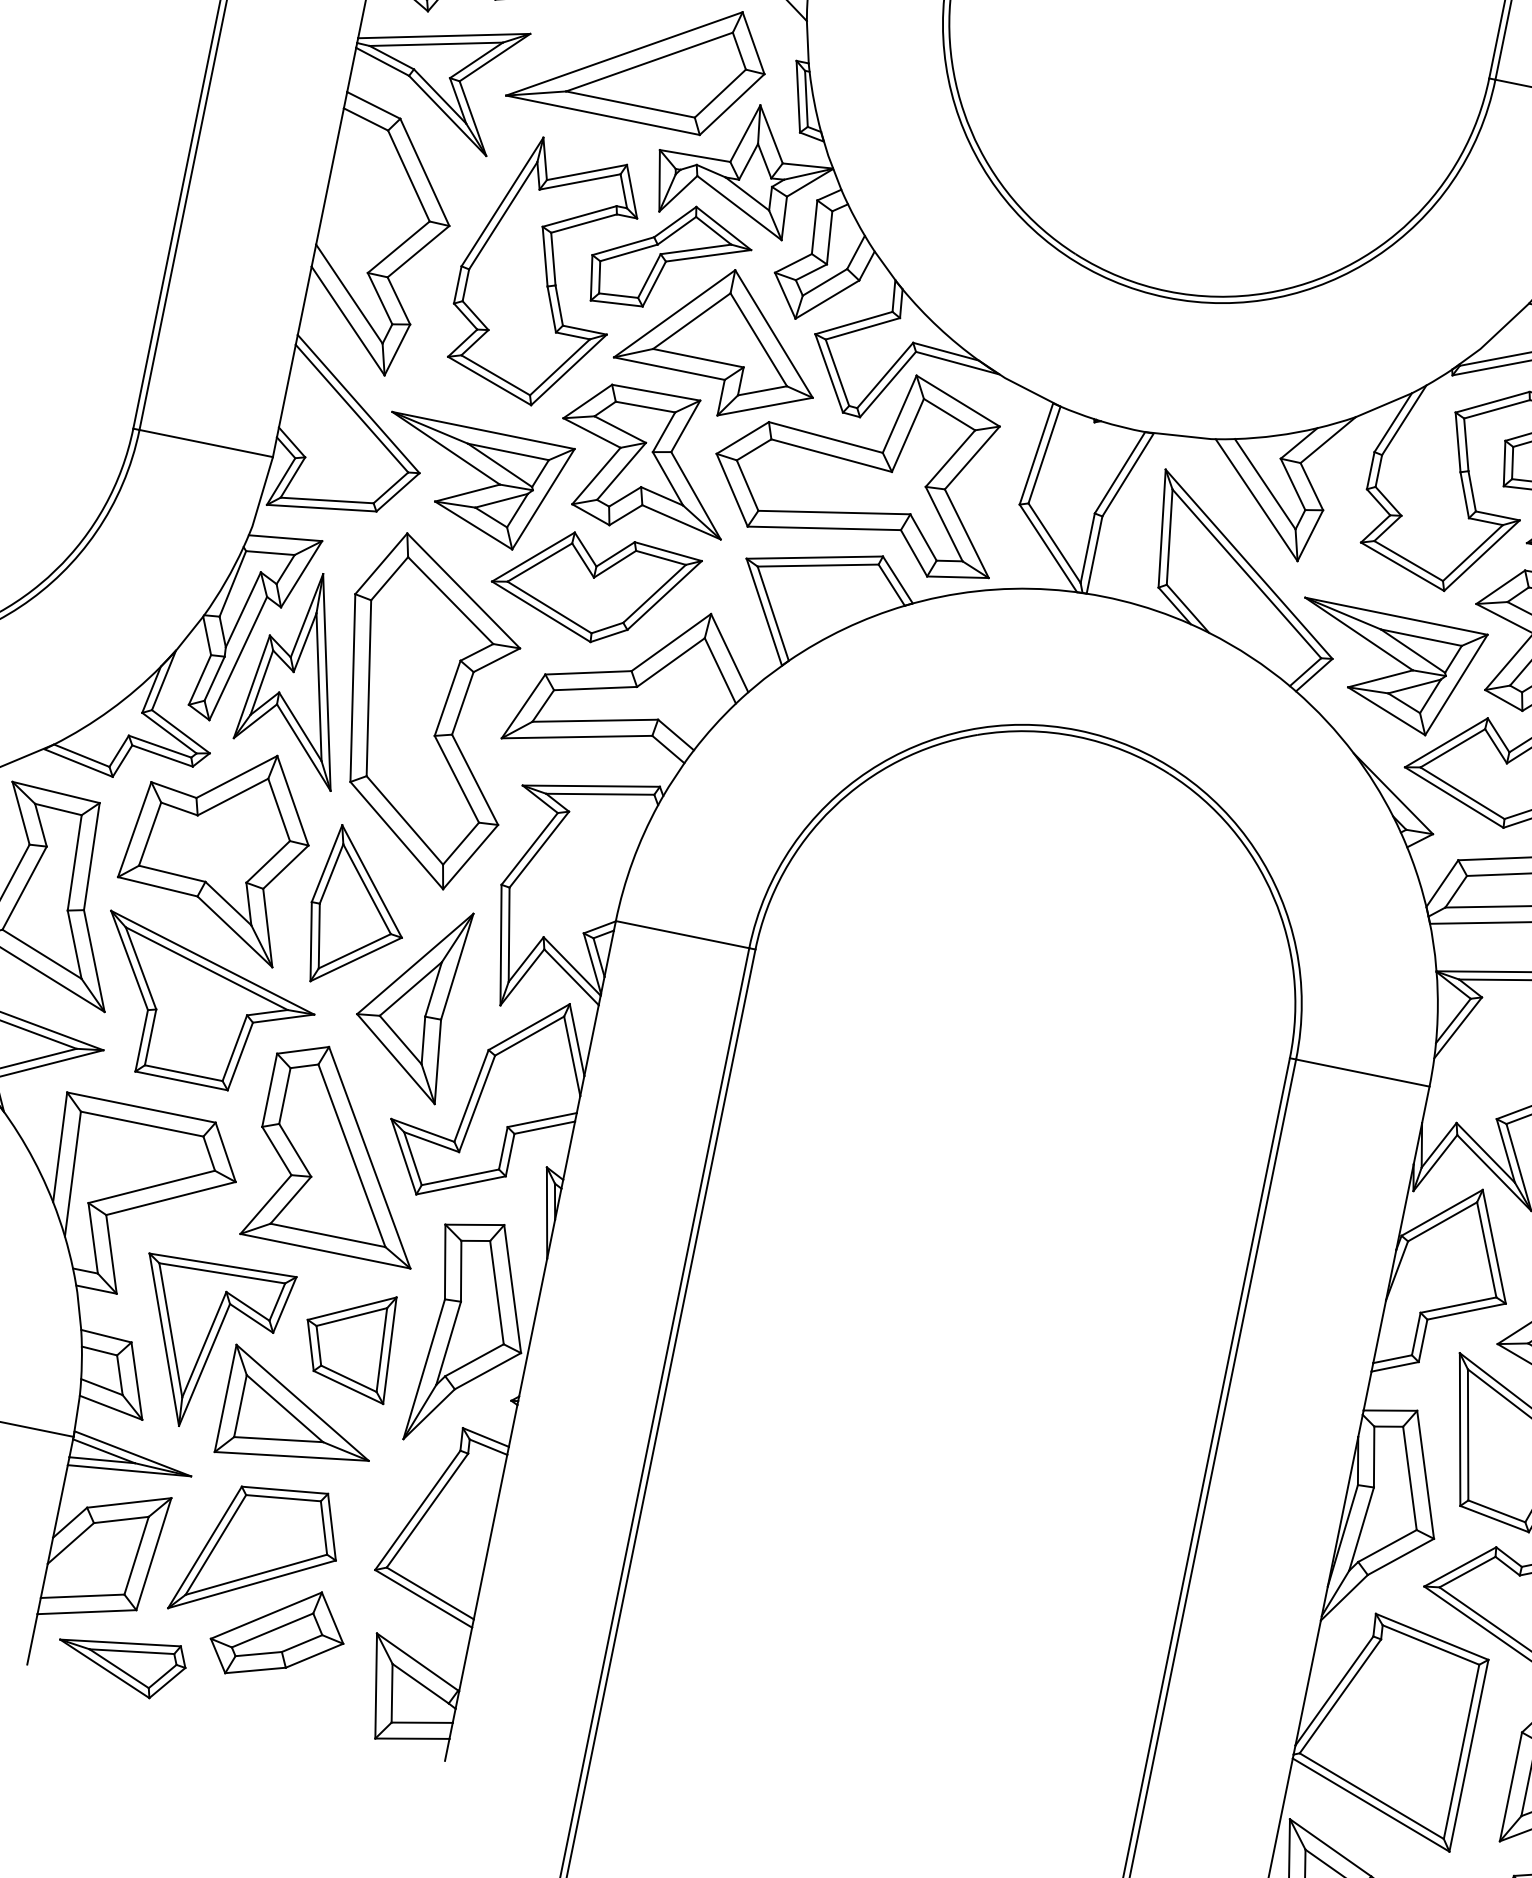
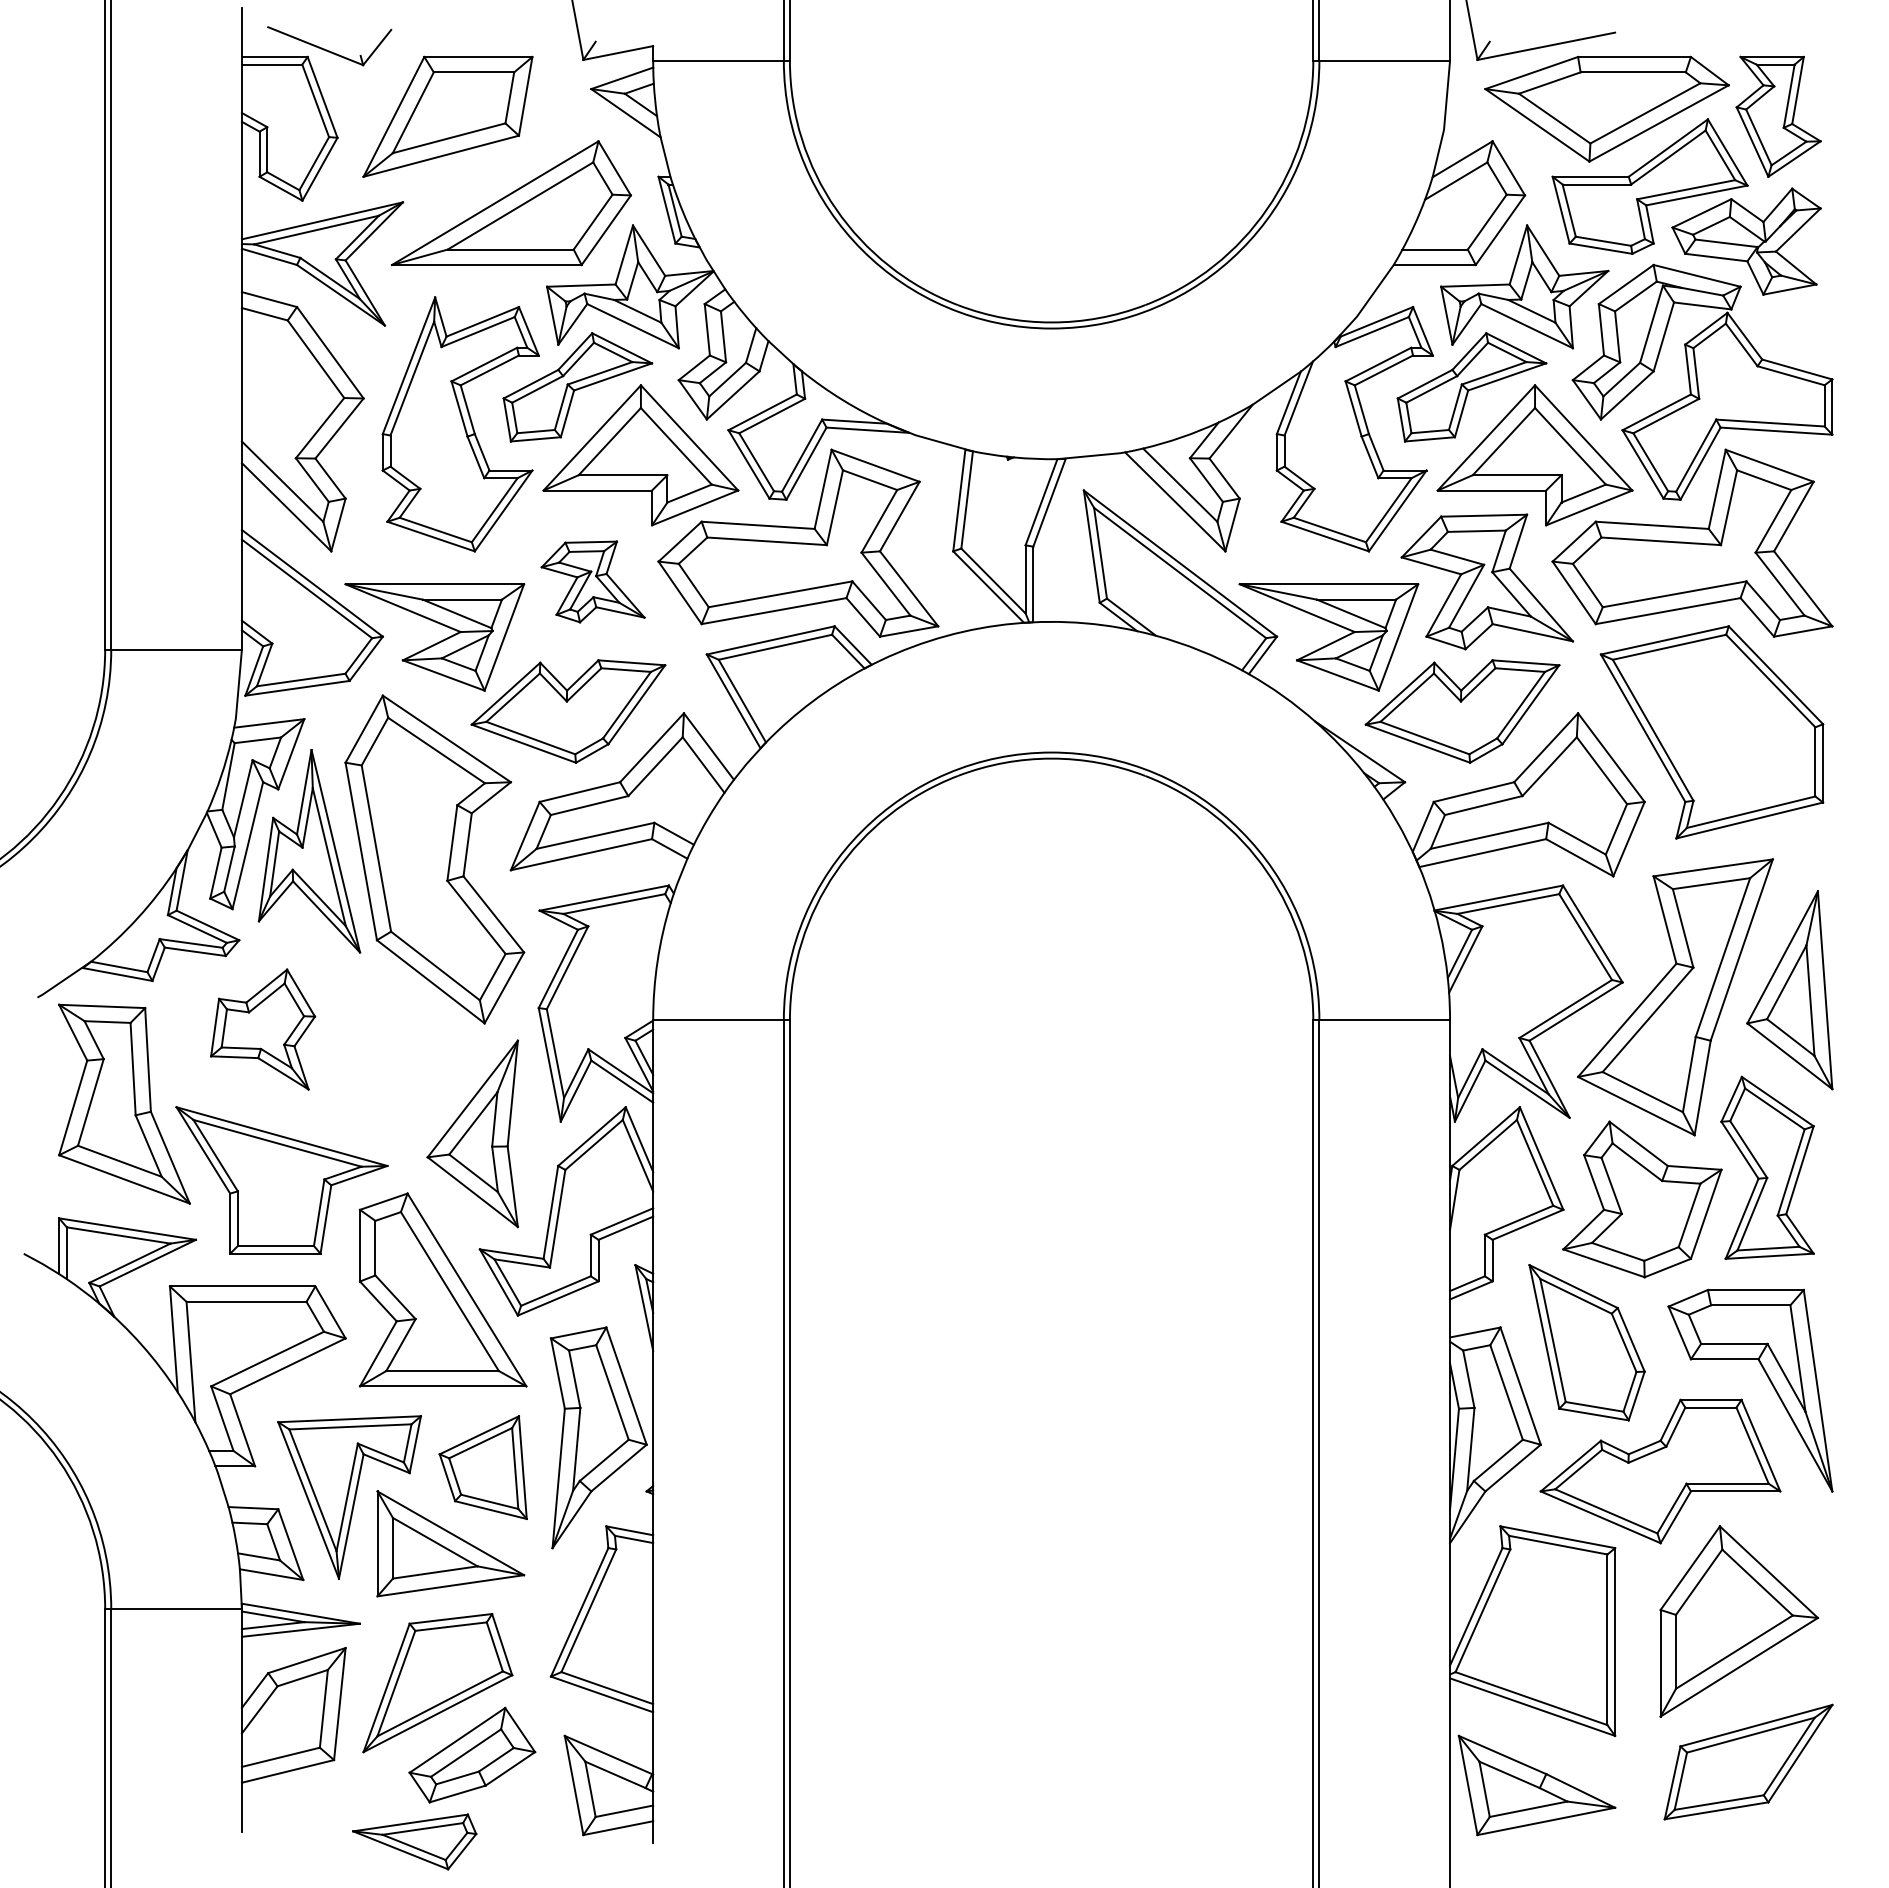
part: (645, 460) -> (592, 581), size x0.6
part: (215, 849) -> (262, 1029), size x0.6
part: (359, 909) -> (409, 1058), removed
part: (120, 1662) -> (414, 1841), moved

